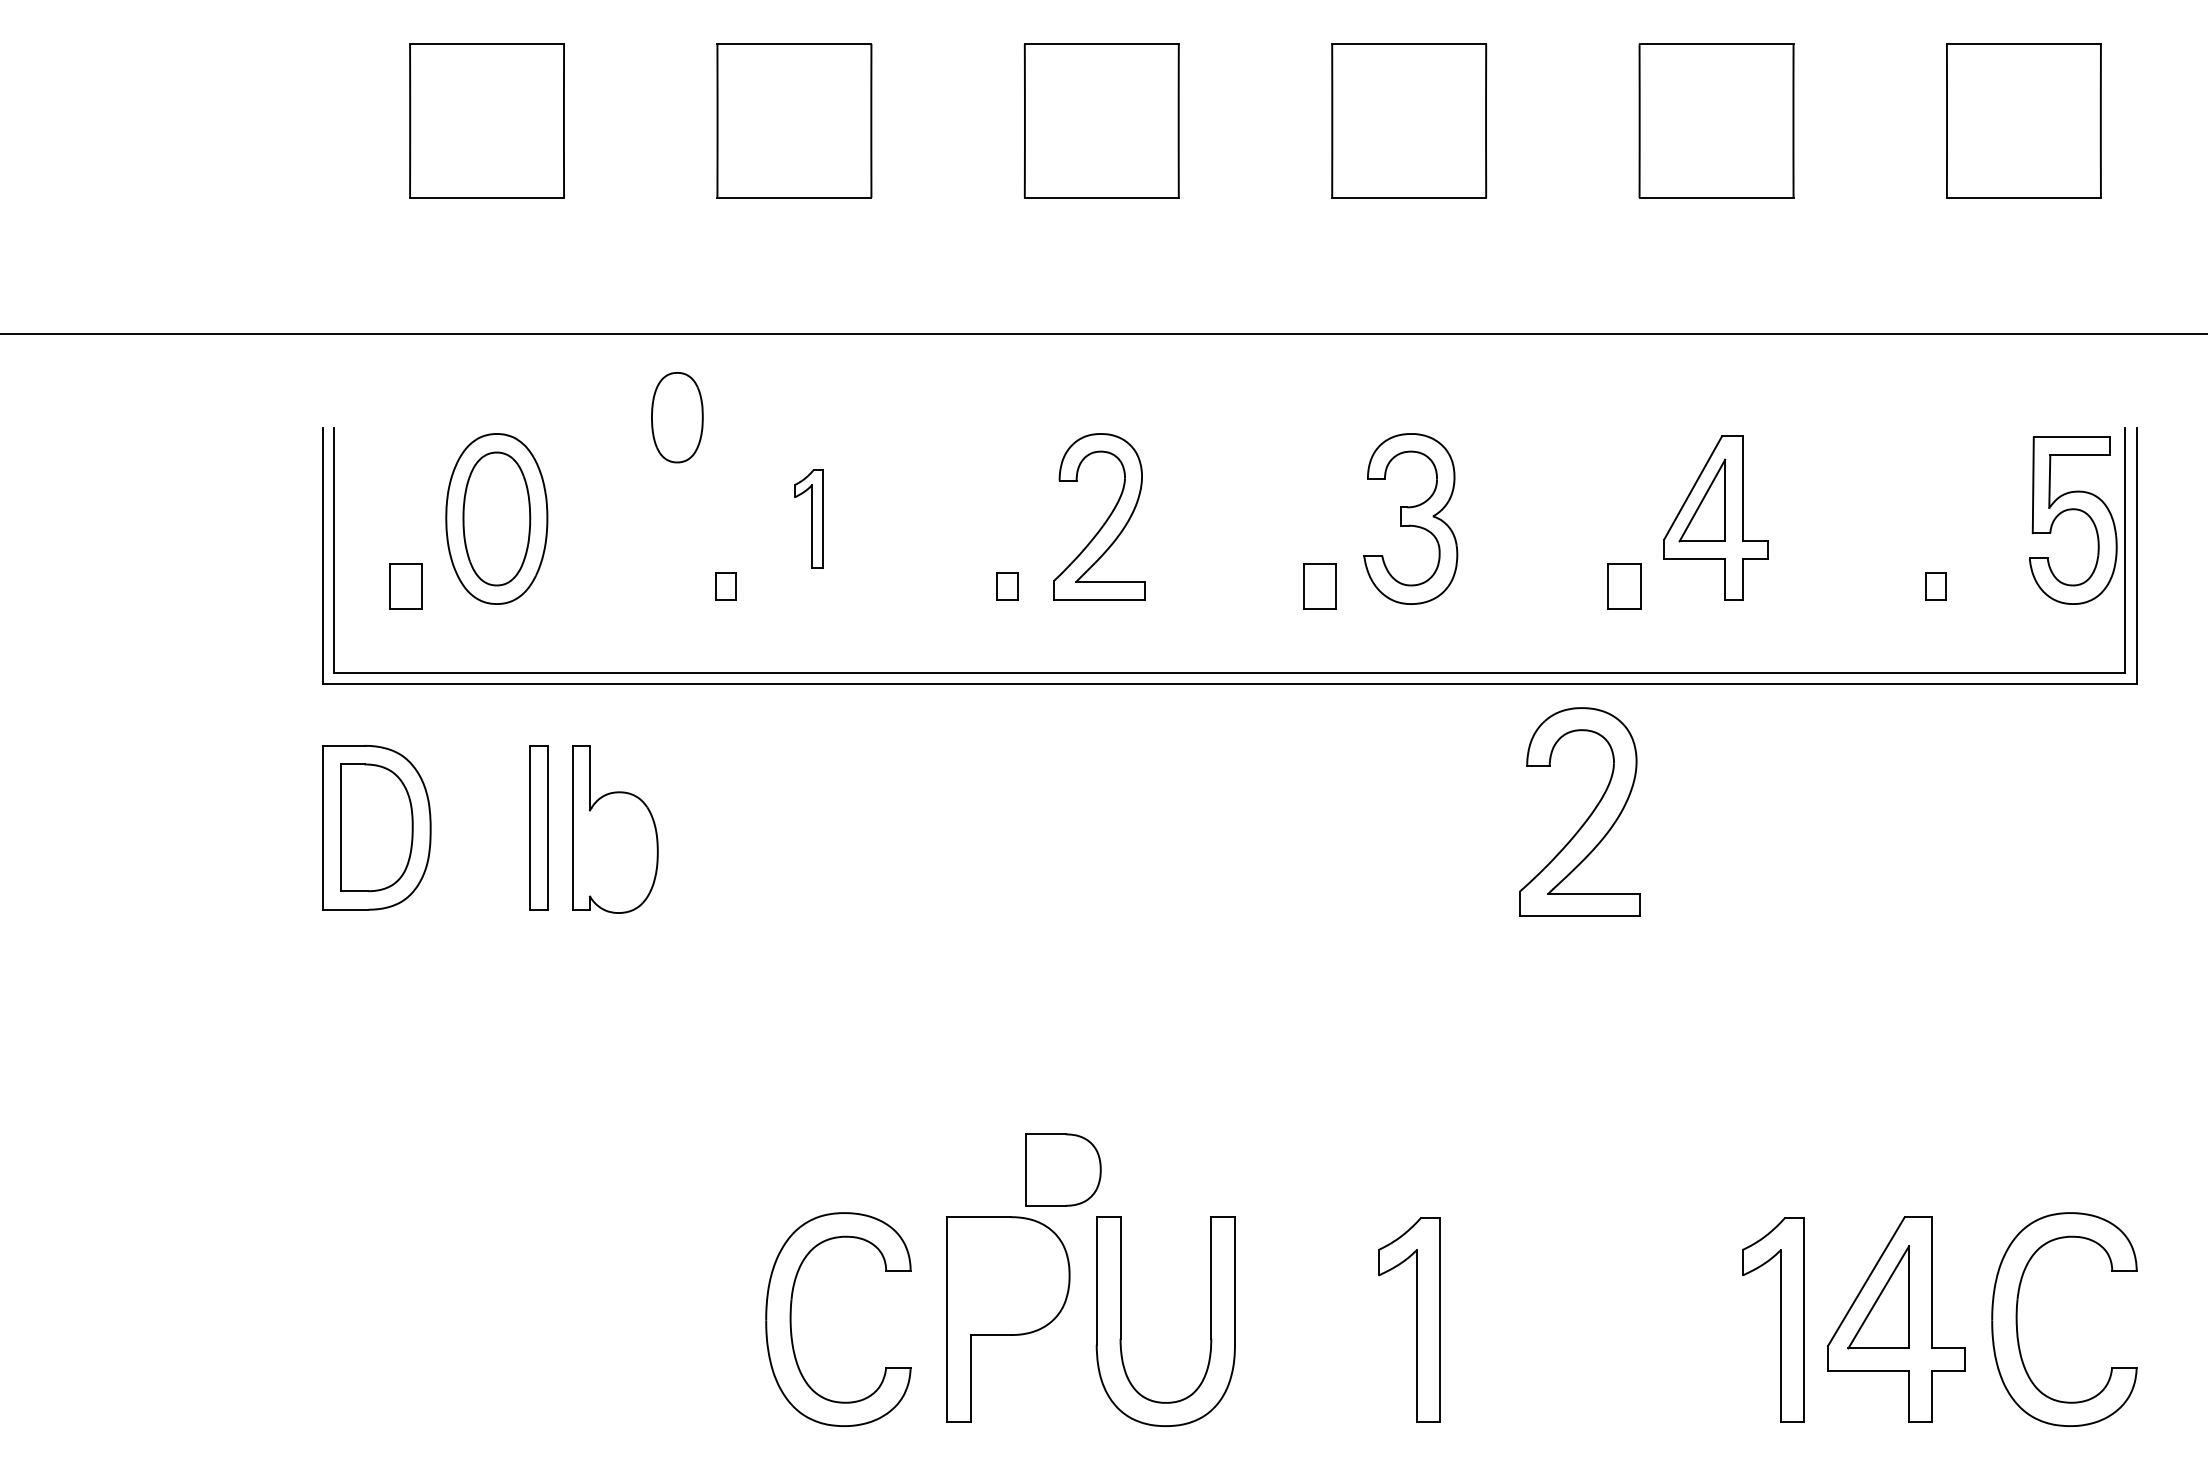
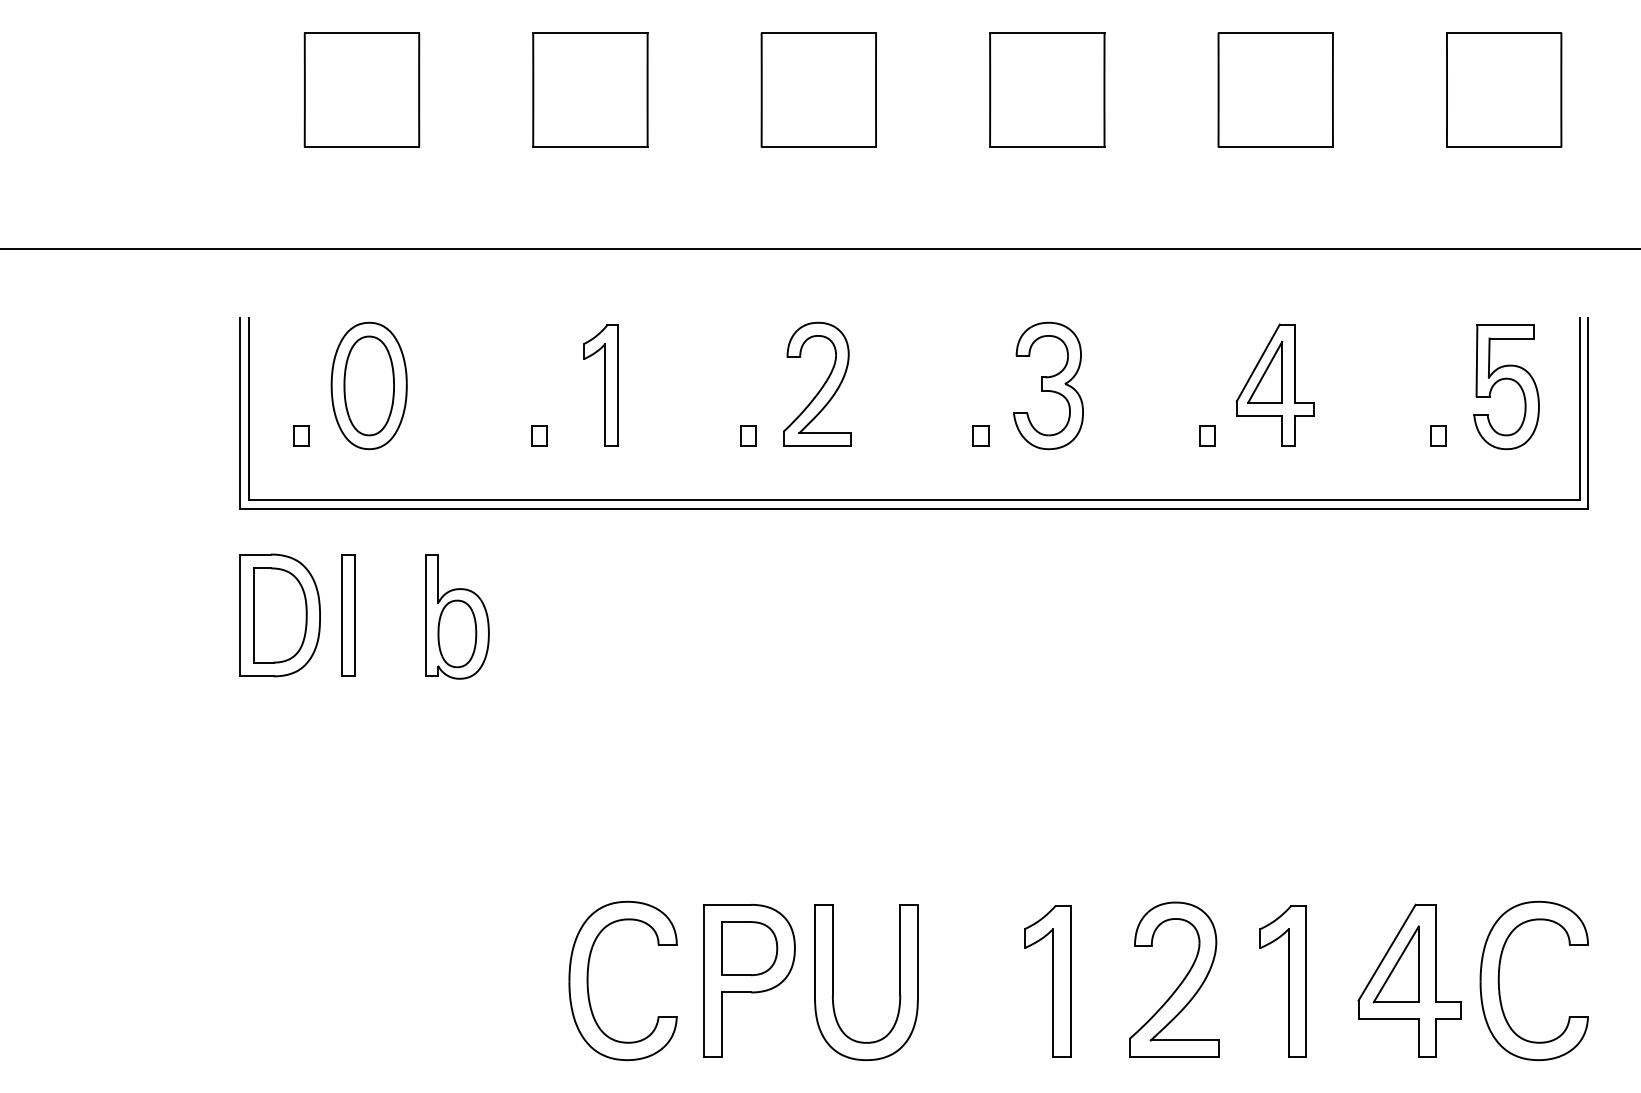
part: (677, 417) -> (457, 633), moved
part: (2073, 510) -> (1506, 379), moved
part: (808, 518) -> (600, 385), size x1.67
part: (405, 586) -> (301, 436), size x0.62
part: (1319, 586) -> (980, 436), size x0.62
part: (1624, 586) -> (1207, 436), size x0.62
part: (1587, 817) -> (1179, 983), moved
part: (538, 827) -> (348, 615), moved
part: (1063, 1169) -> (749, 948), moved
part: (1780, 1319) -> (1288, 980), moved

